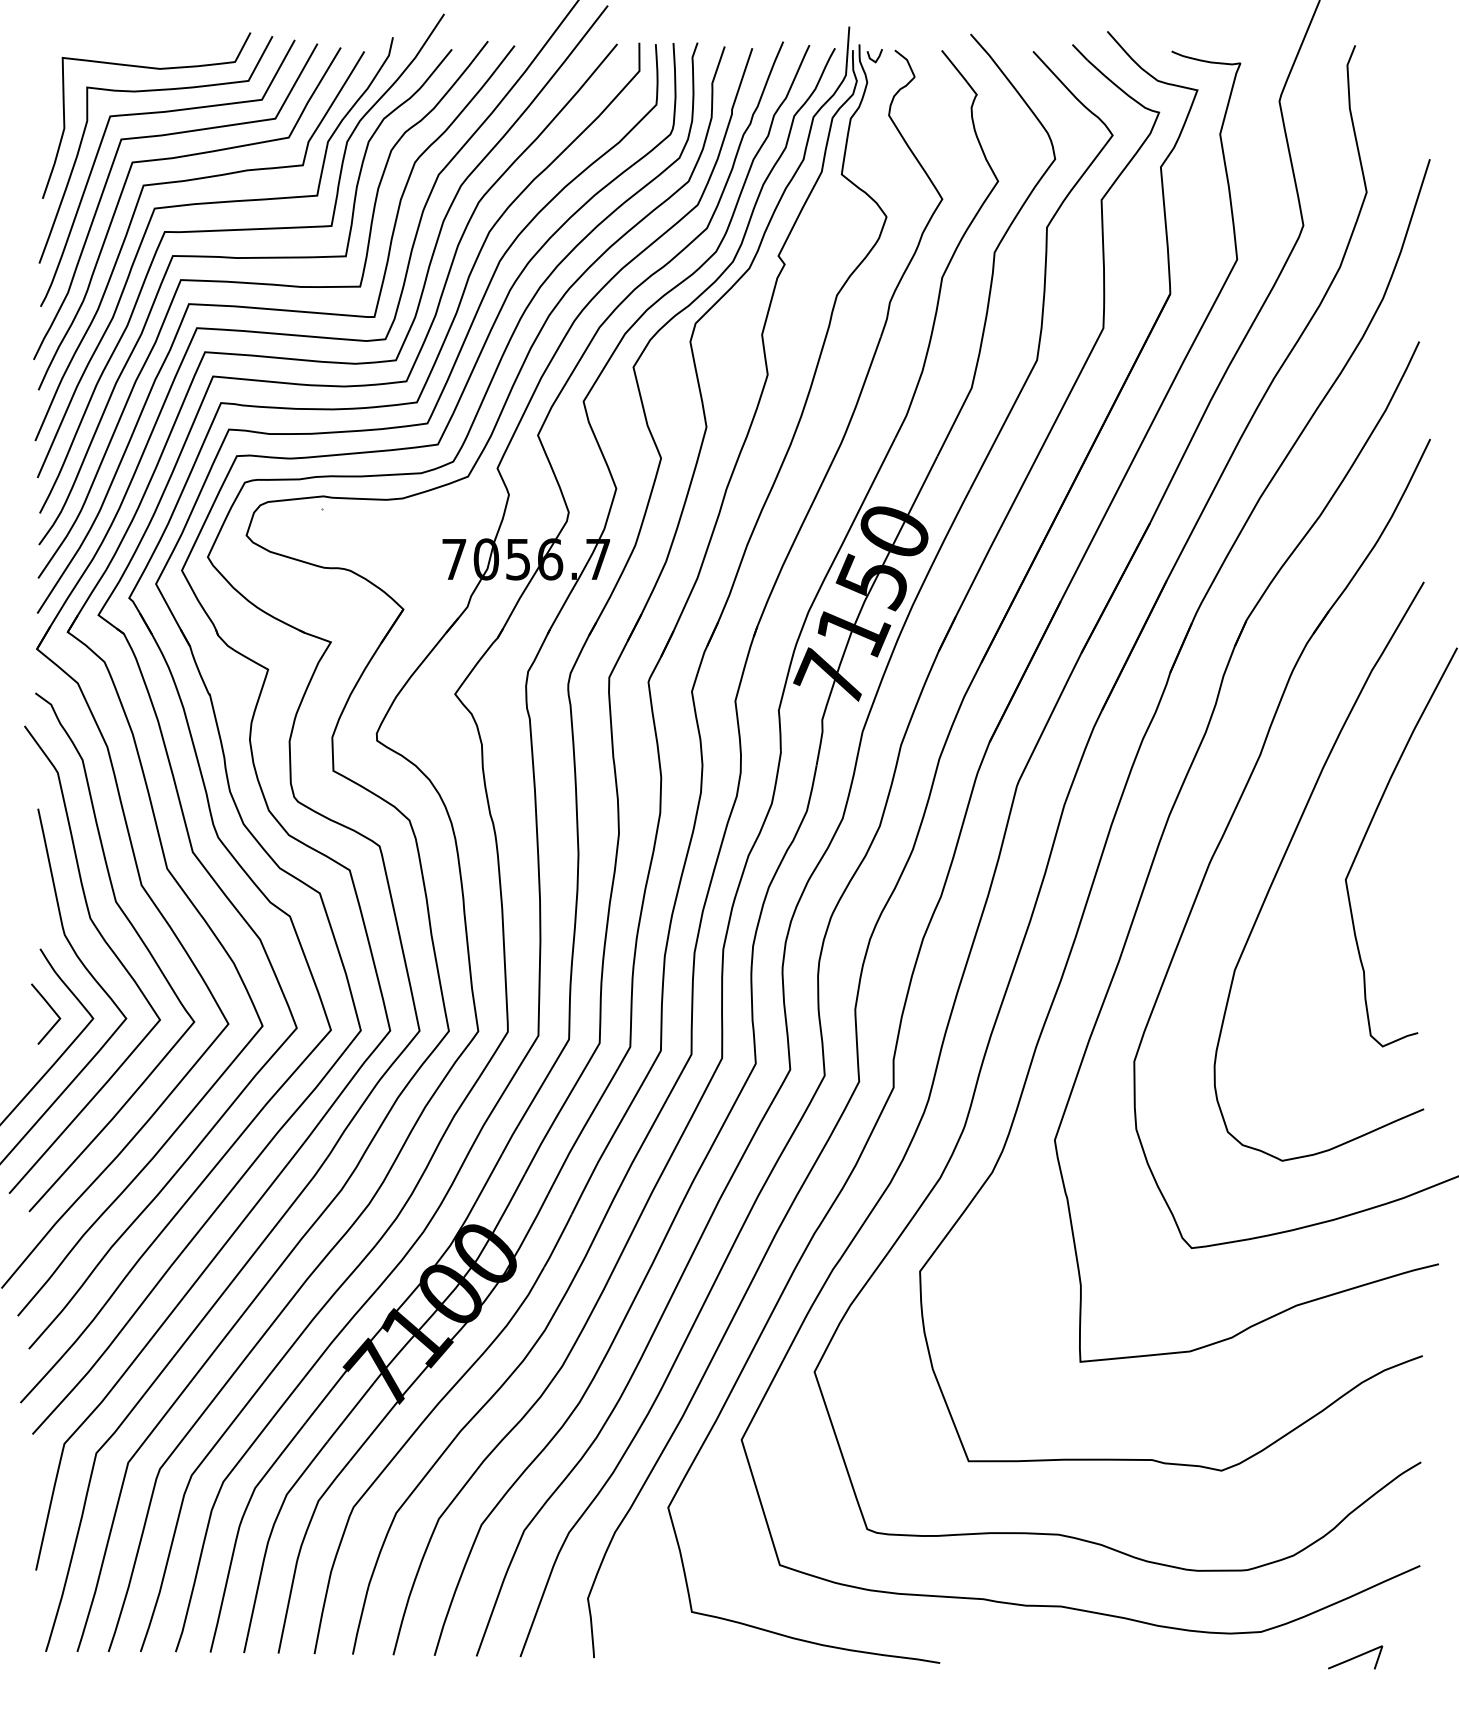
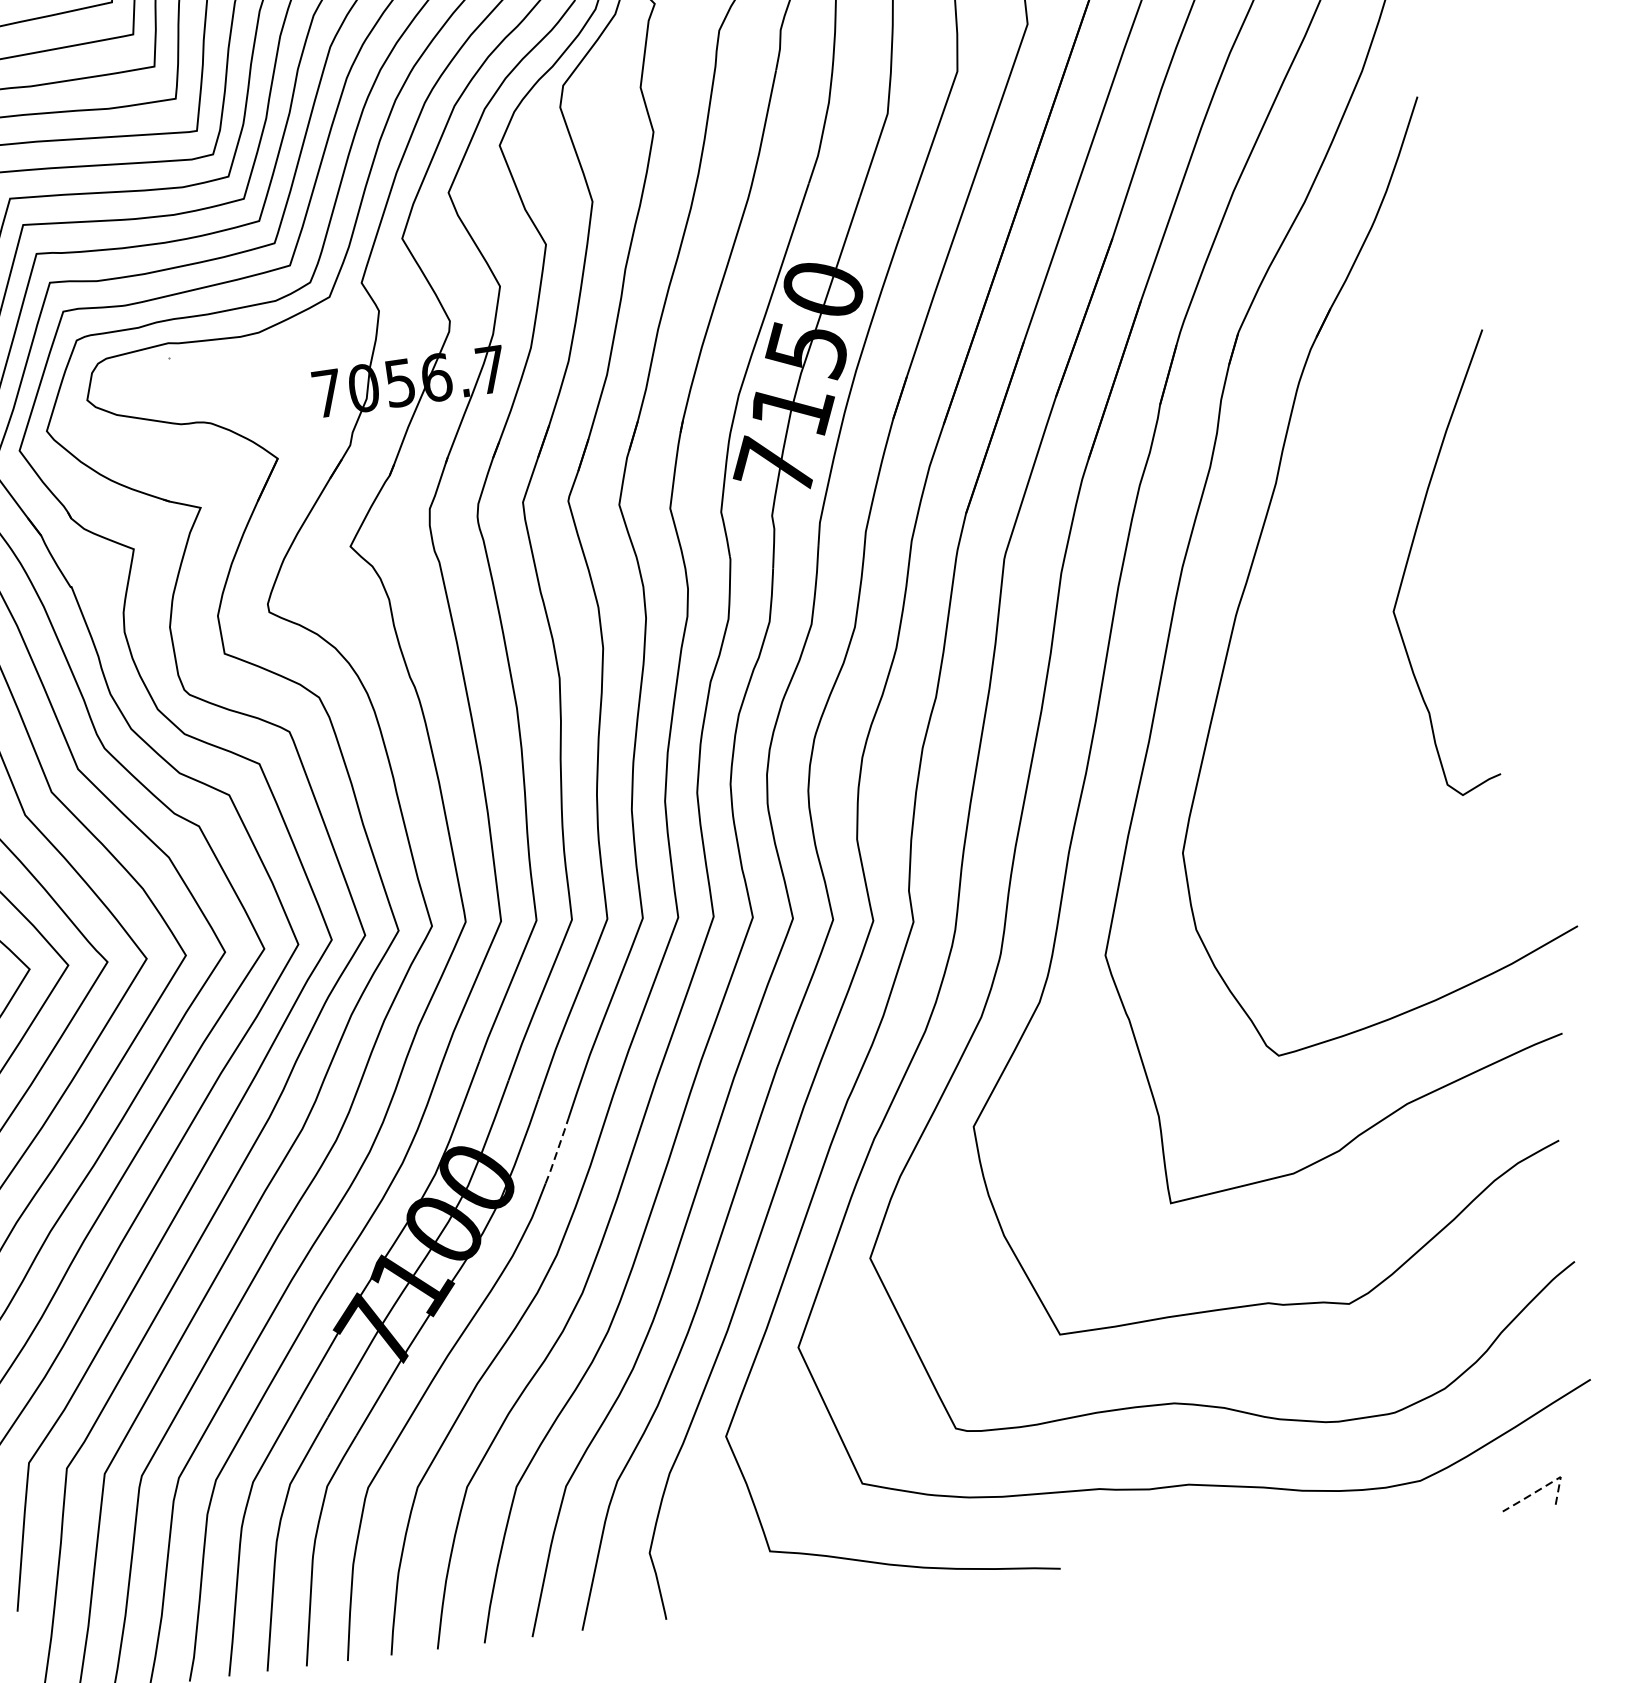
curve: (1285, 855) -> (1321, 593), removed
line: (558, 1240) -> (557, 1150), solid -> dashed
line: (1366, 1652) -> (1543, 1486), solid -> dashed

